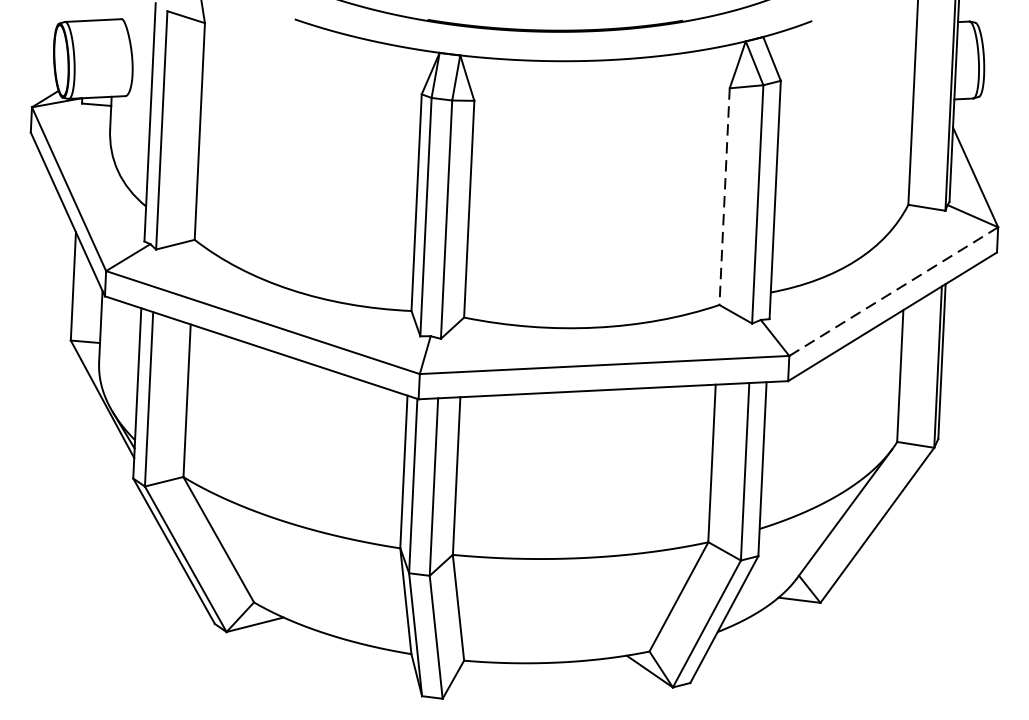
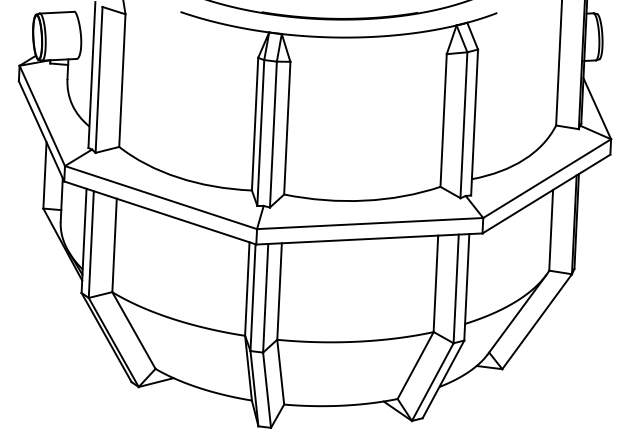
line: (724, 198) -> (443, 121), dashed -> solid
line: (892, 291) -> (546, 178), dashed -> solid

